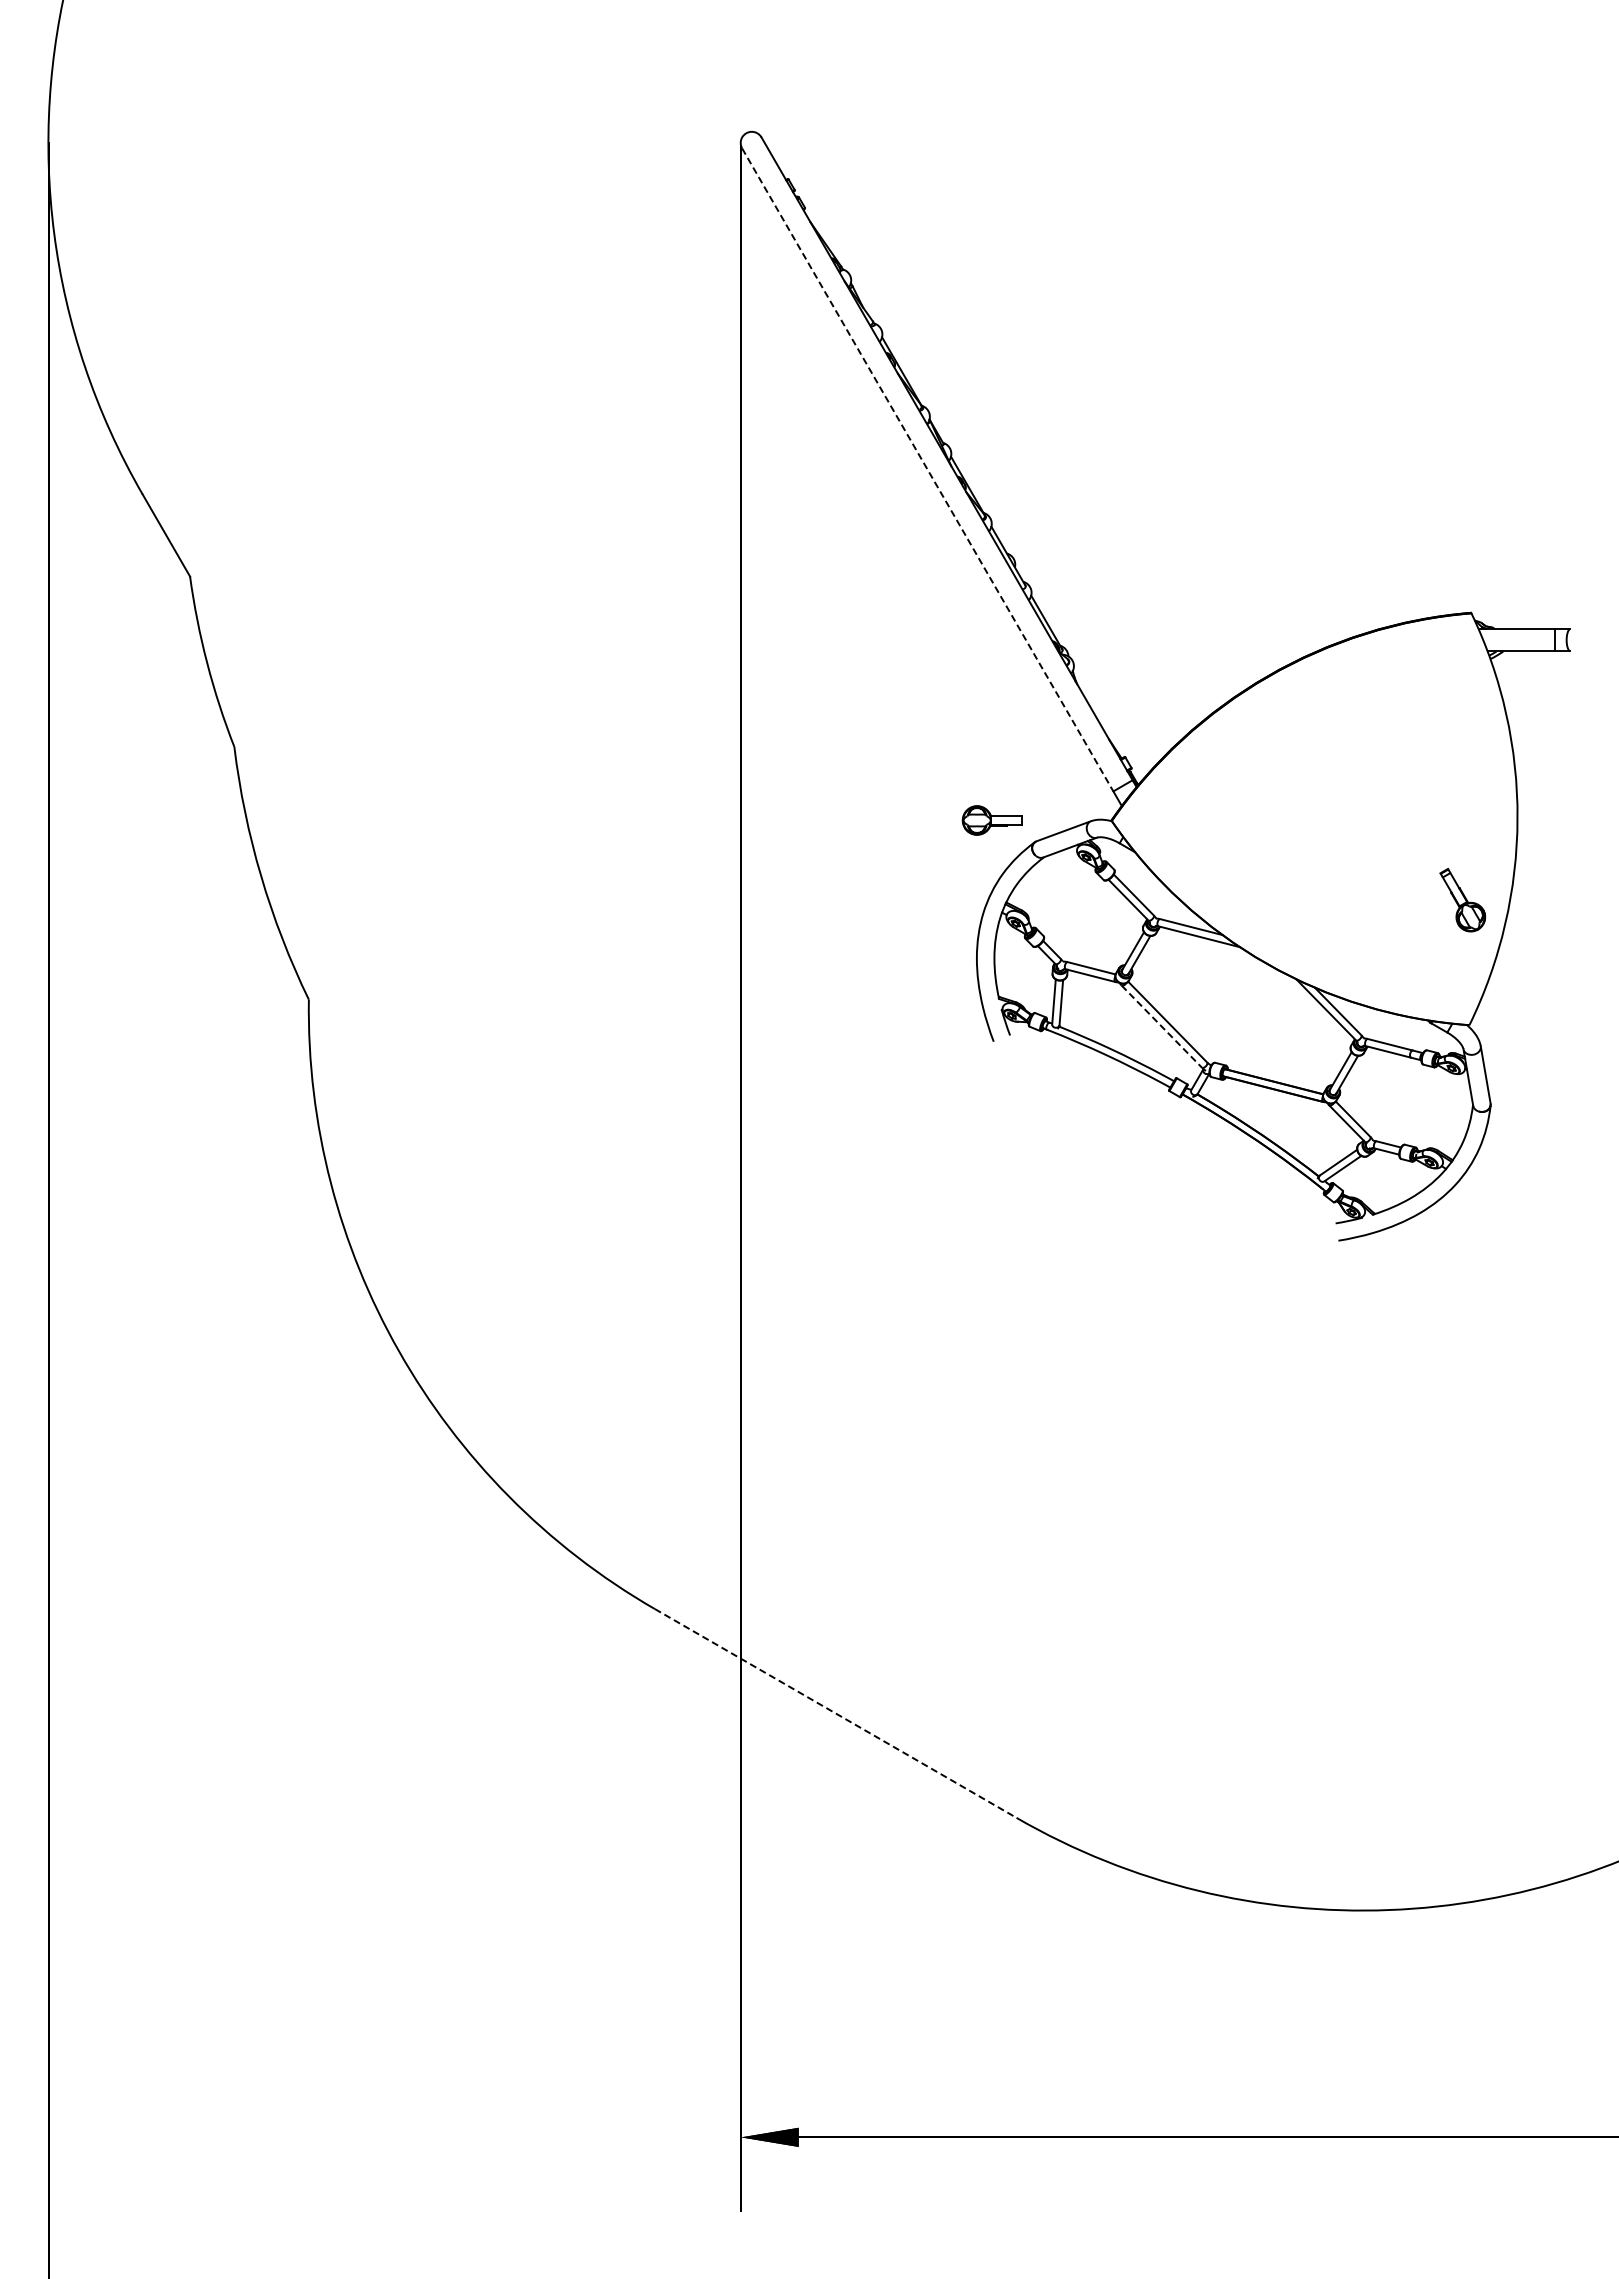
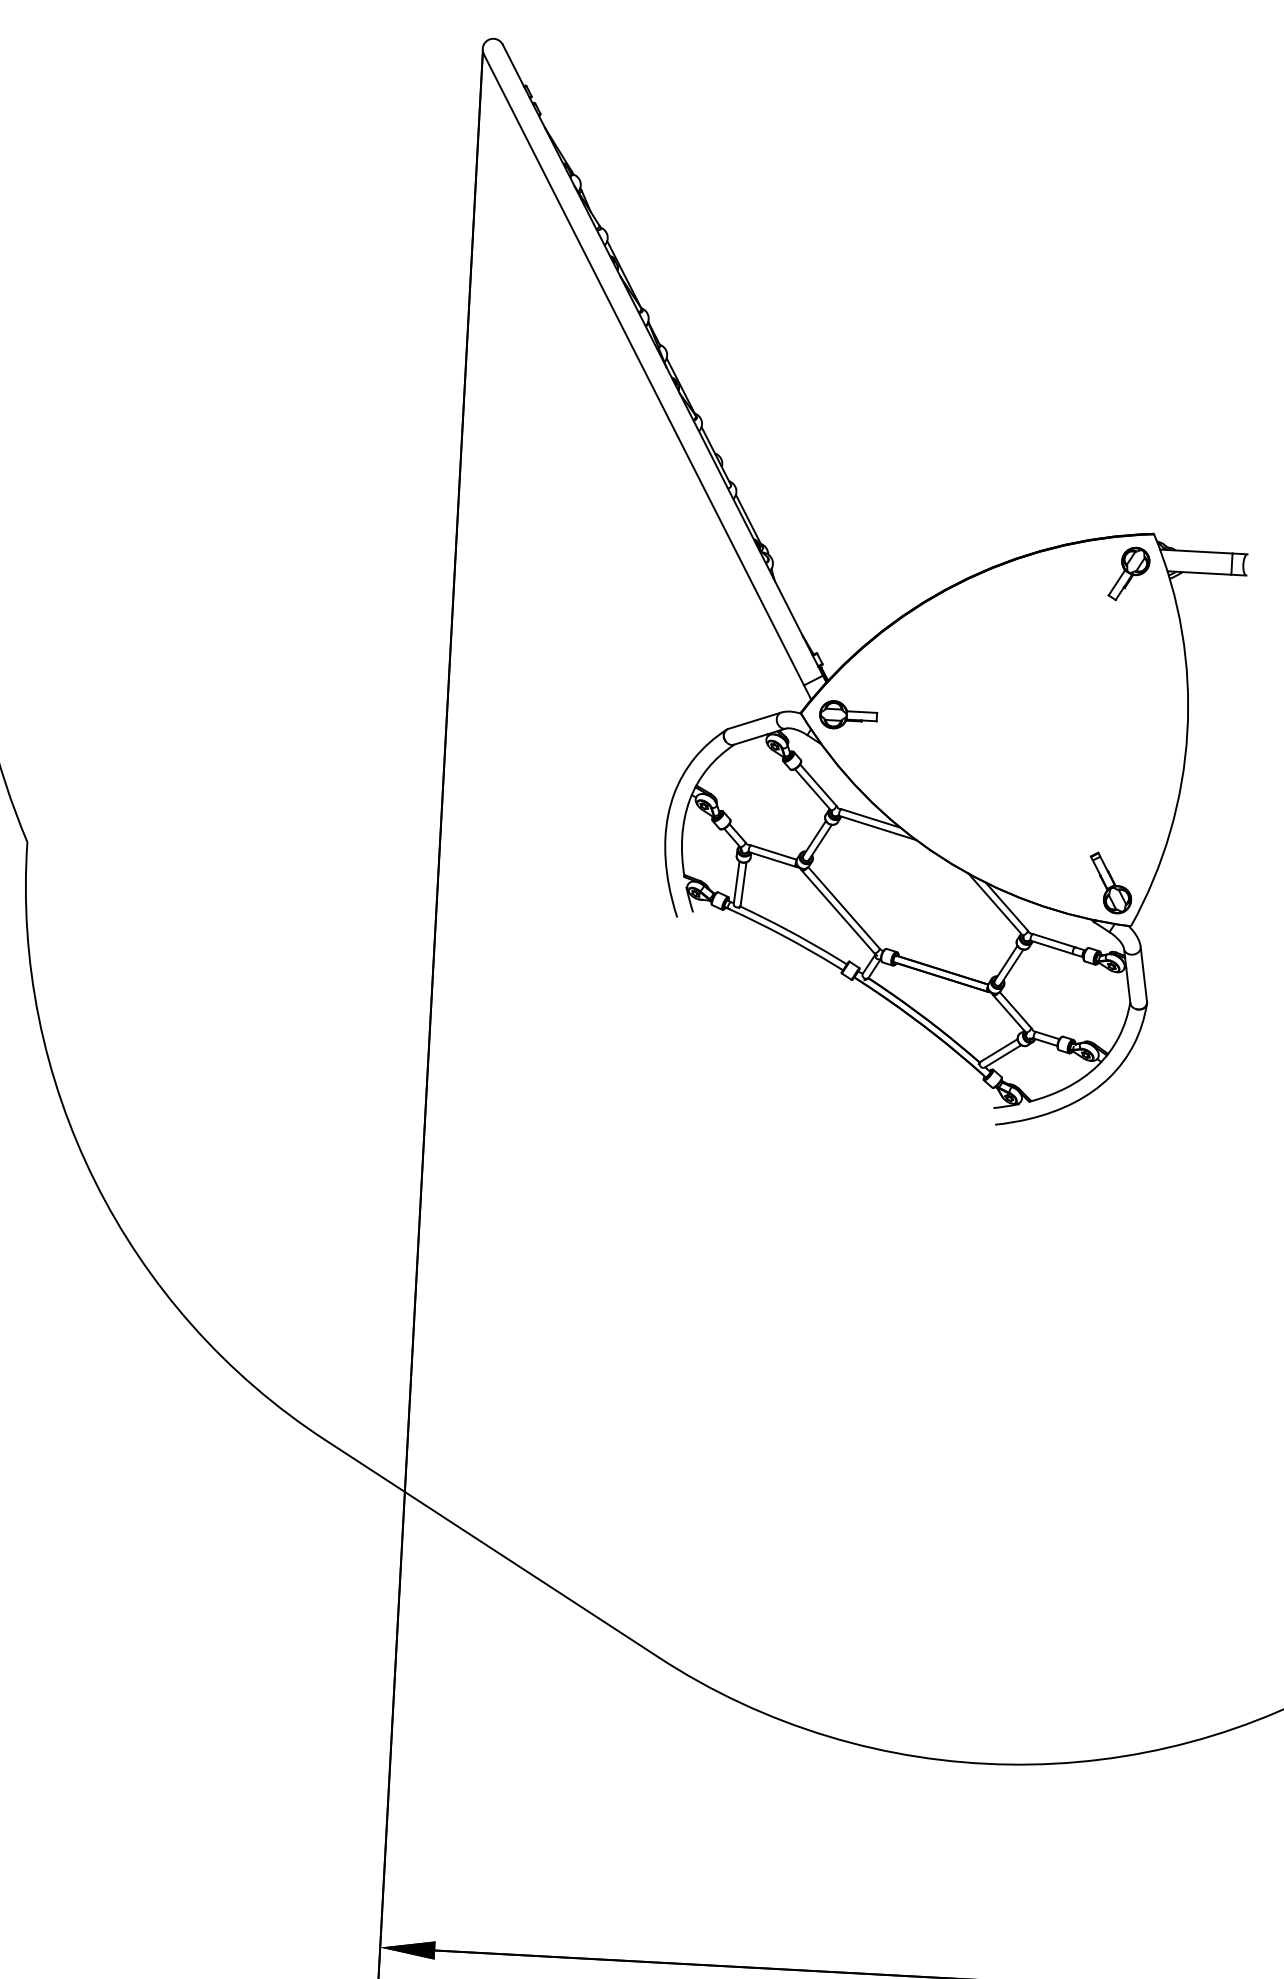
line: (928, 470) -> (644, 370), dashed -> solid
part: (1447, 656) -> (1129, 574), added
part: (992, 820) -> (848, 715), moved
part: (1462, 899) -> (1110, 882), moved
line: (1162, 1027) -> (838, 912), dashed -> solid
line: (835, 1713) -> (491, 1548), dashed -> solid

